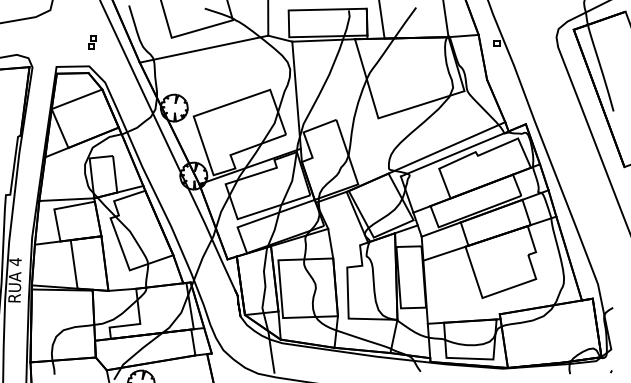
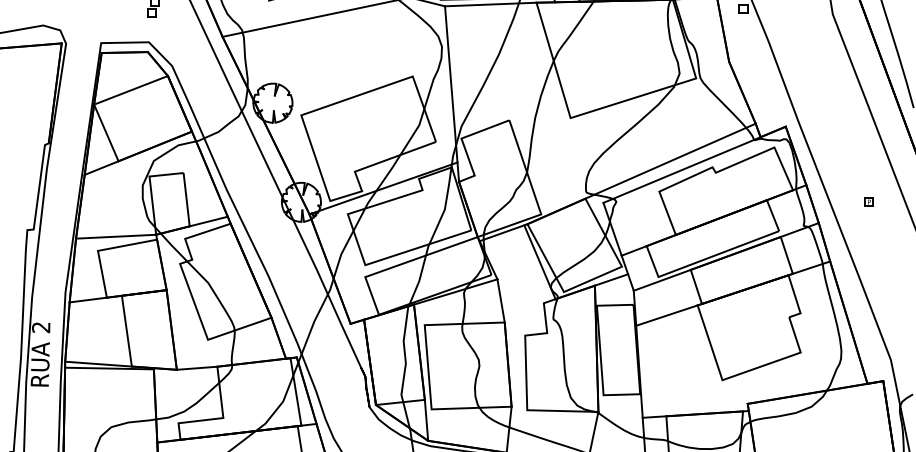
part: (582, 175) -> (868, 201), added
text: (15, 262) -> (41, 328), 4 -> 2

